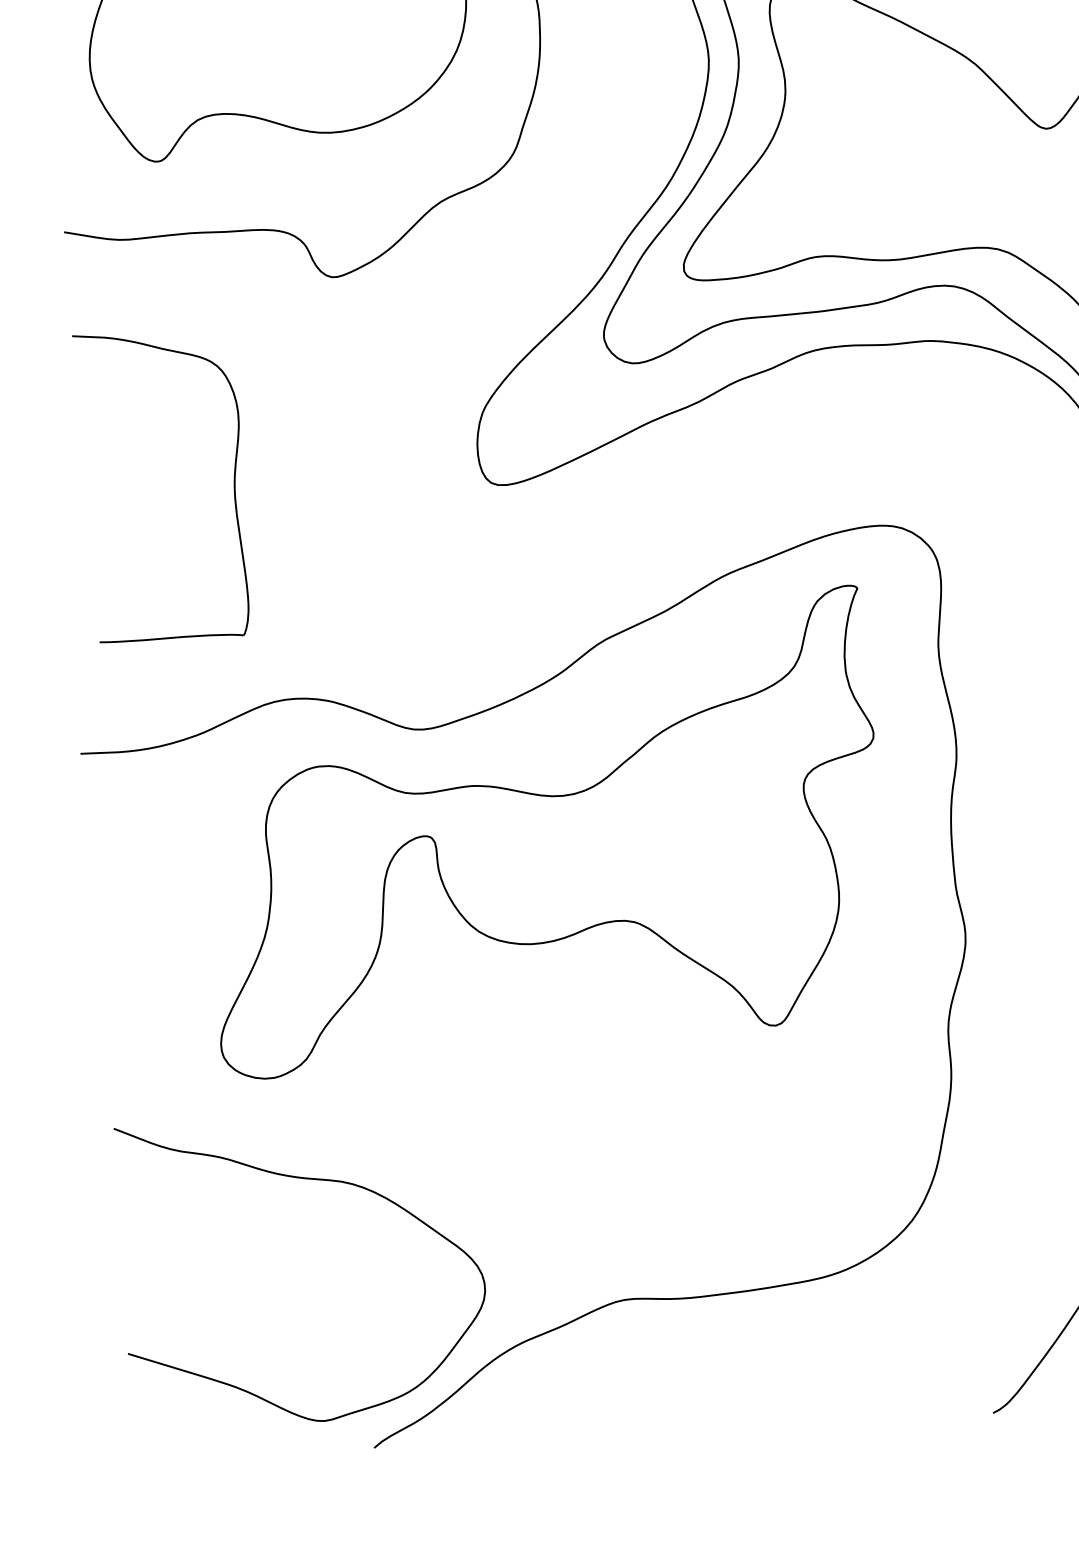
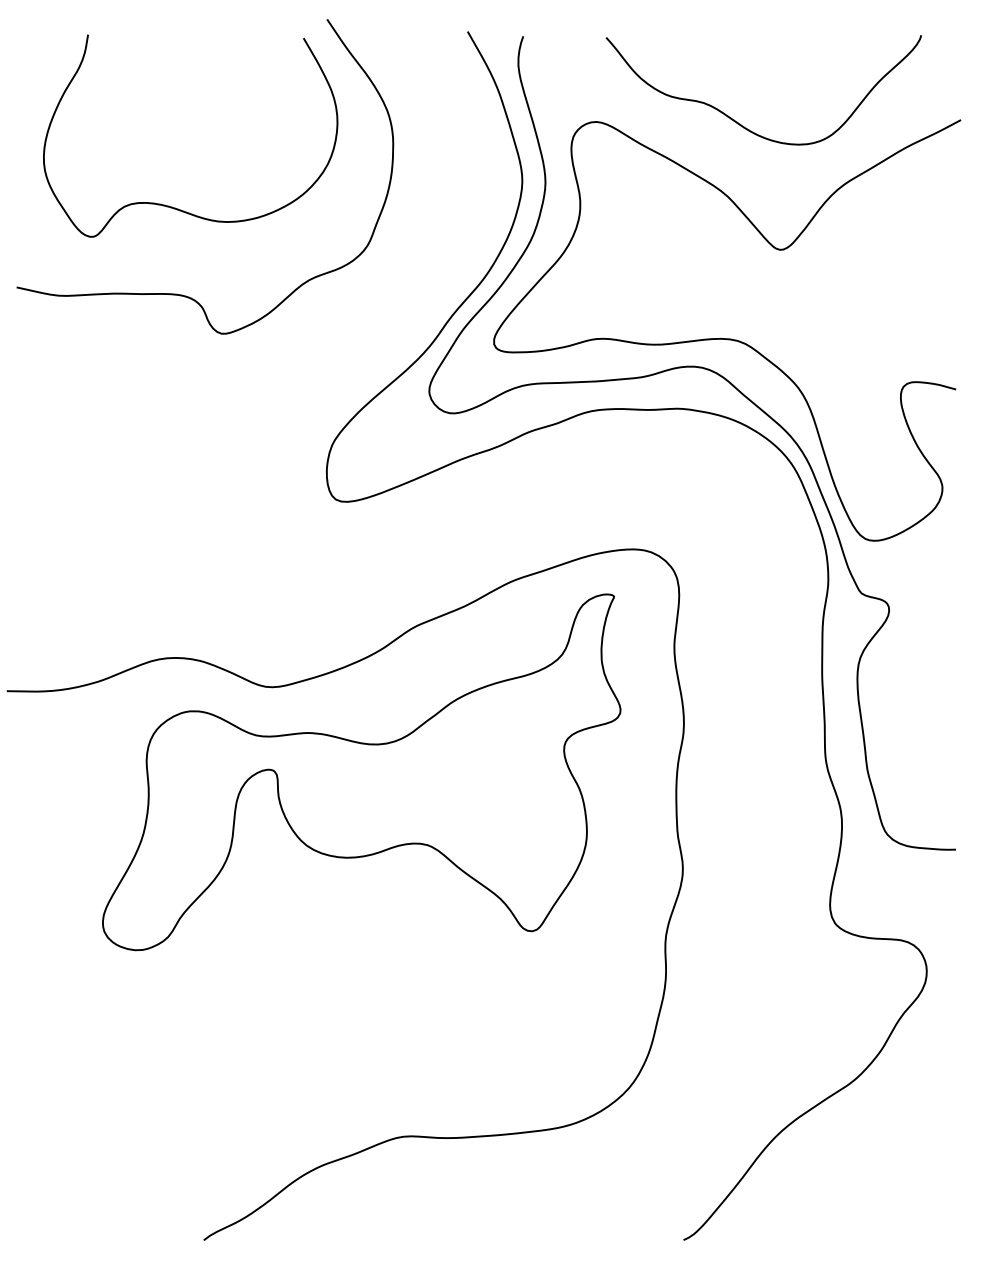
part: (233, 481) -> (136, 487), removed
curve: (308, 1180) -> (164, 1030), removed

